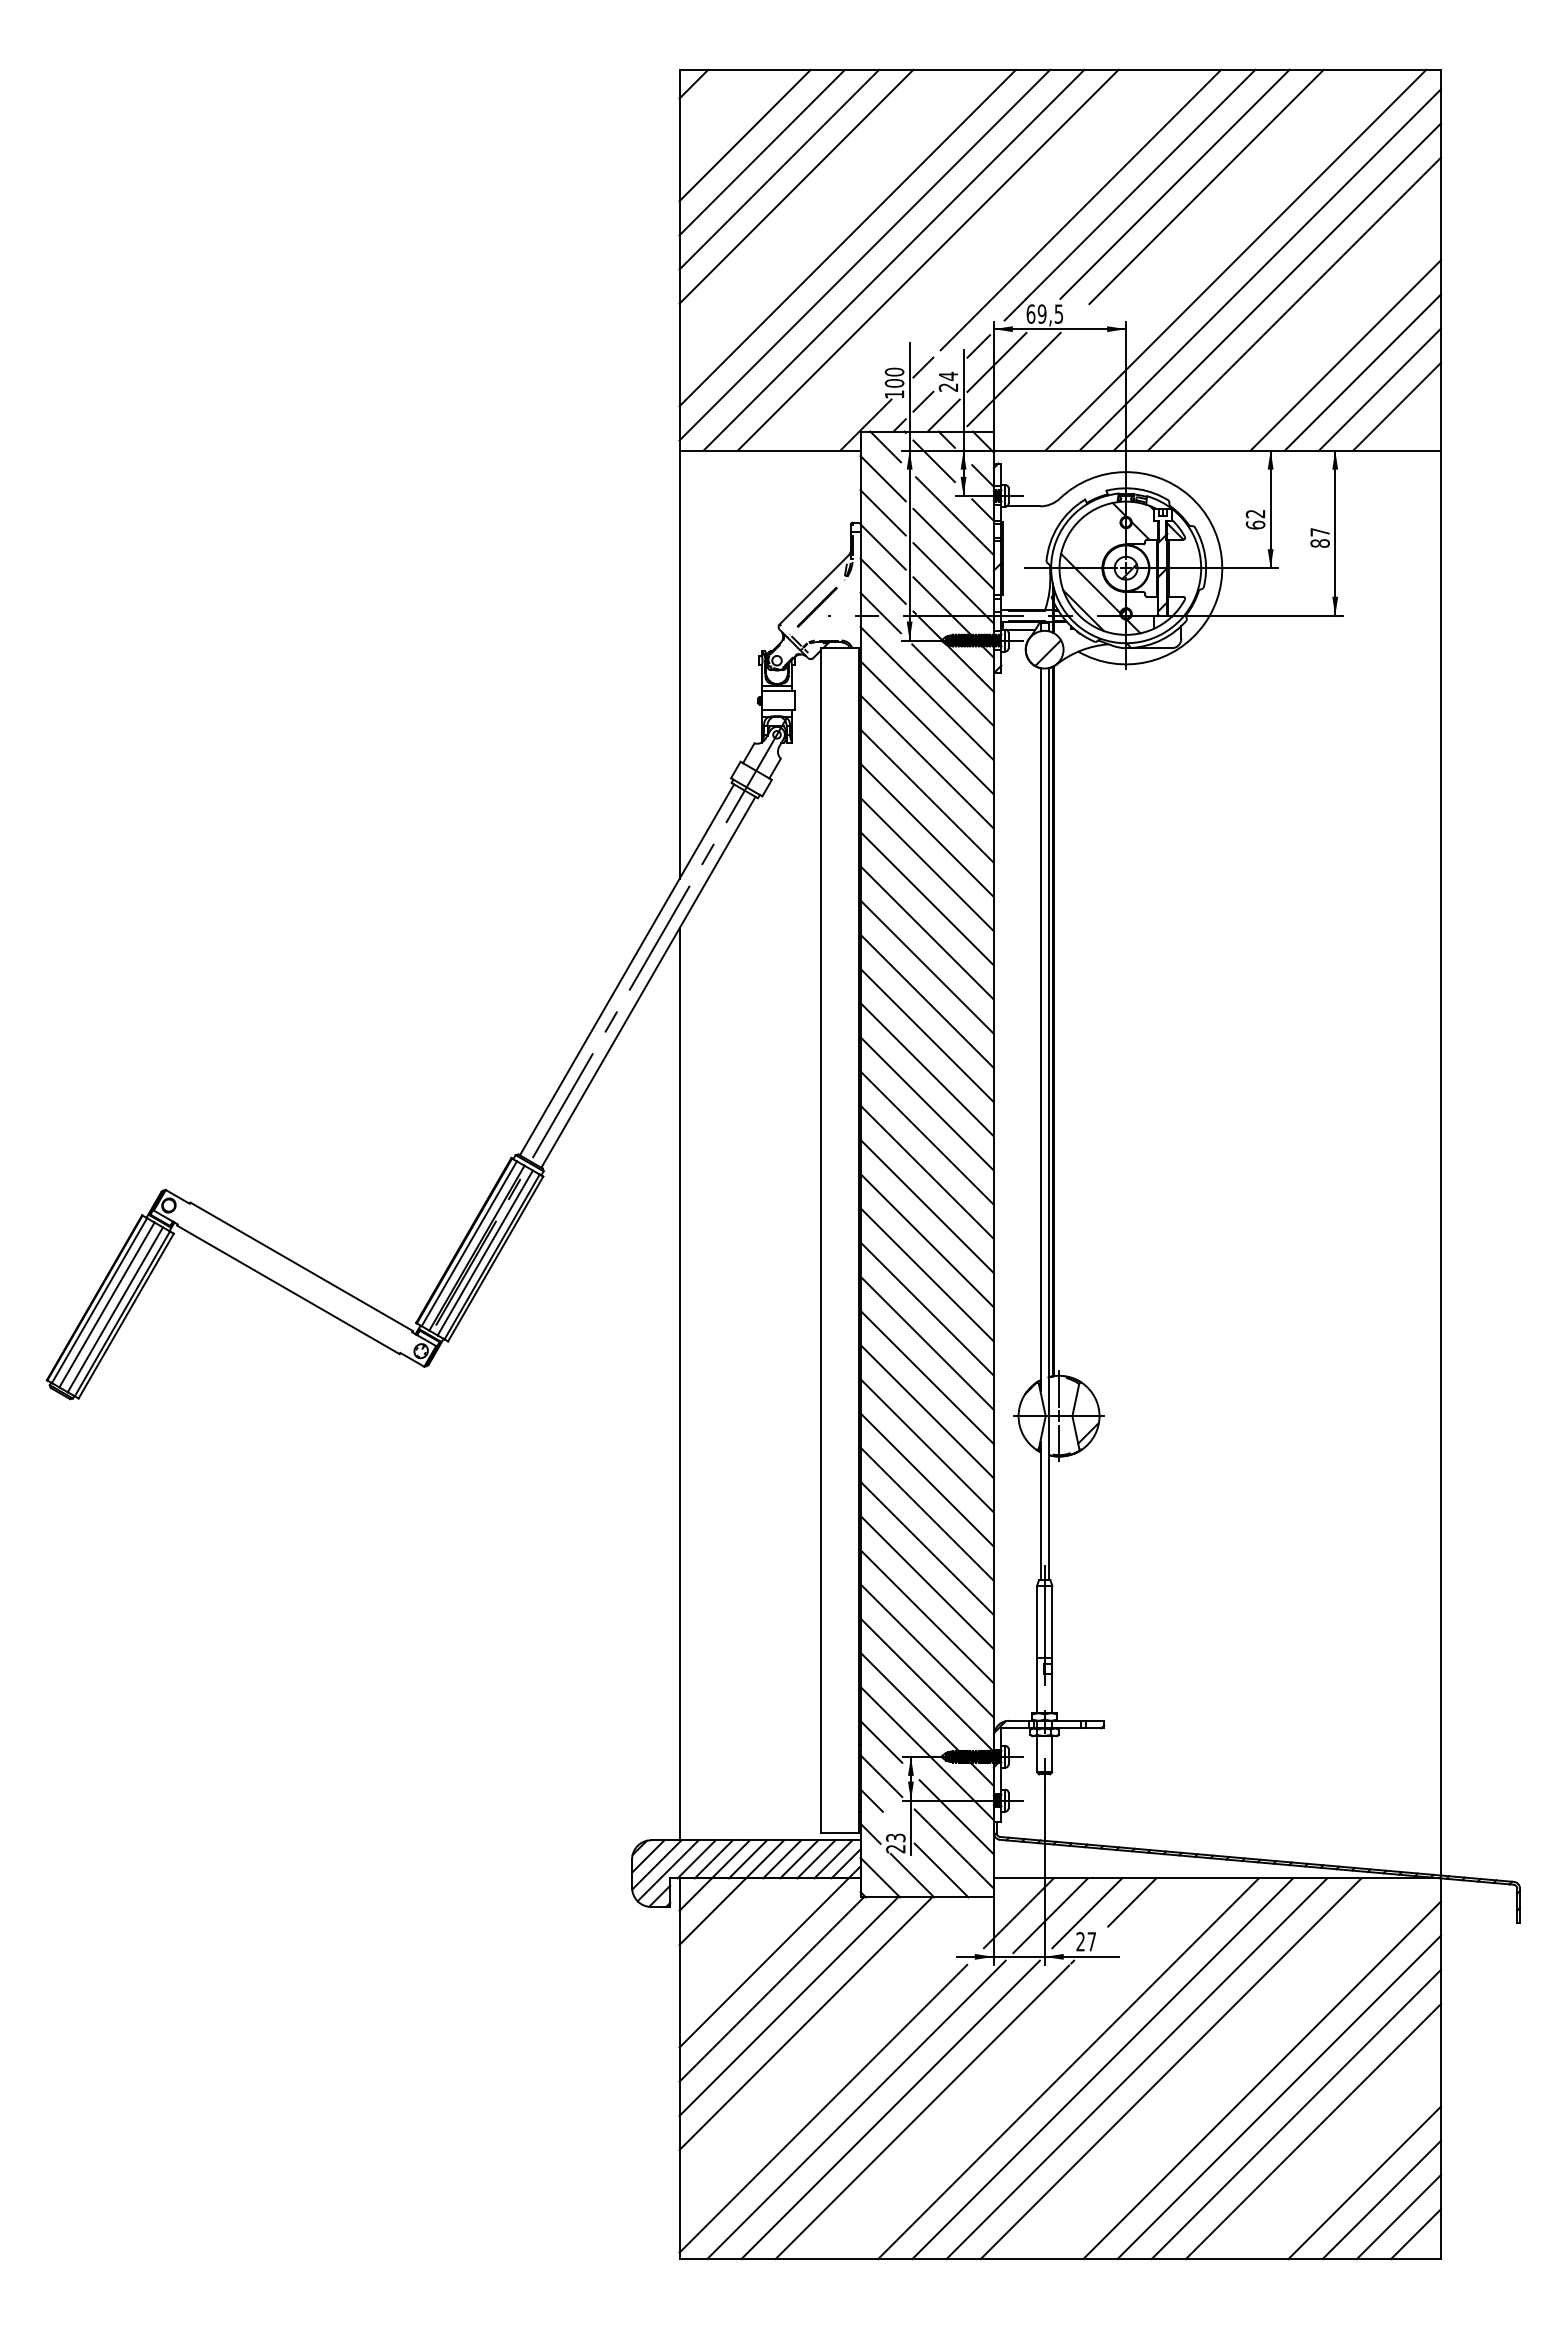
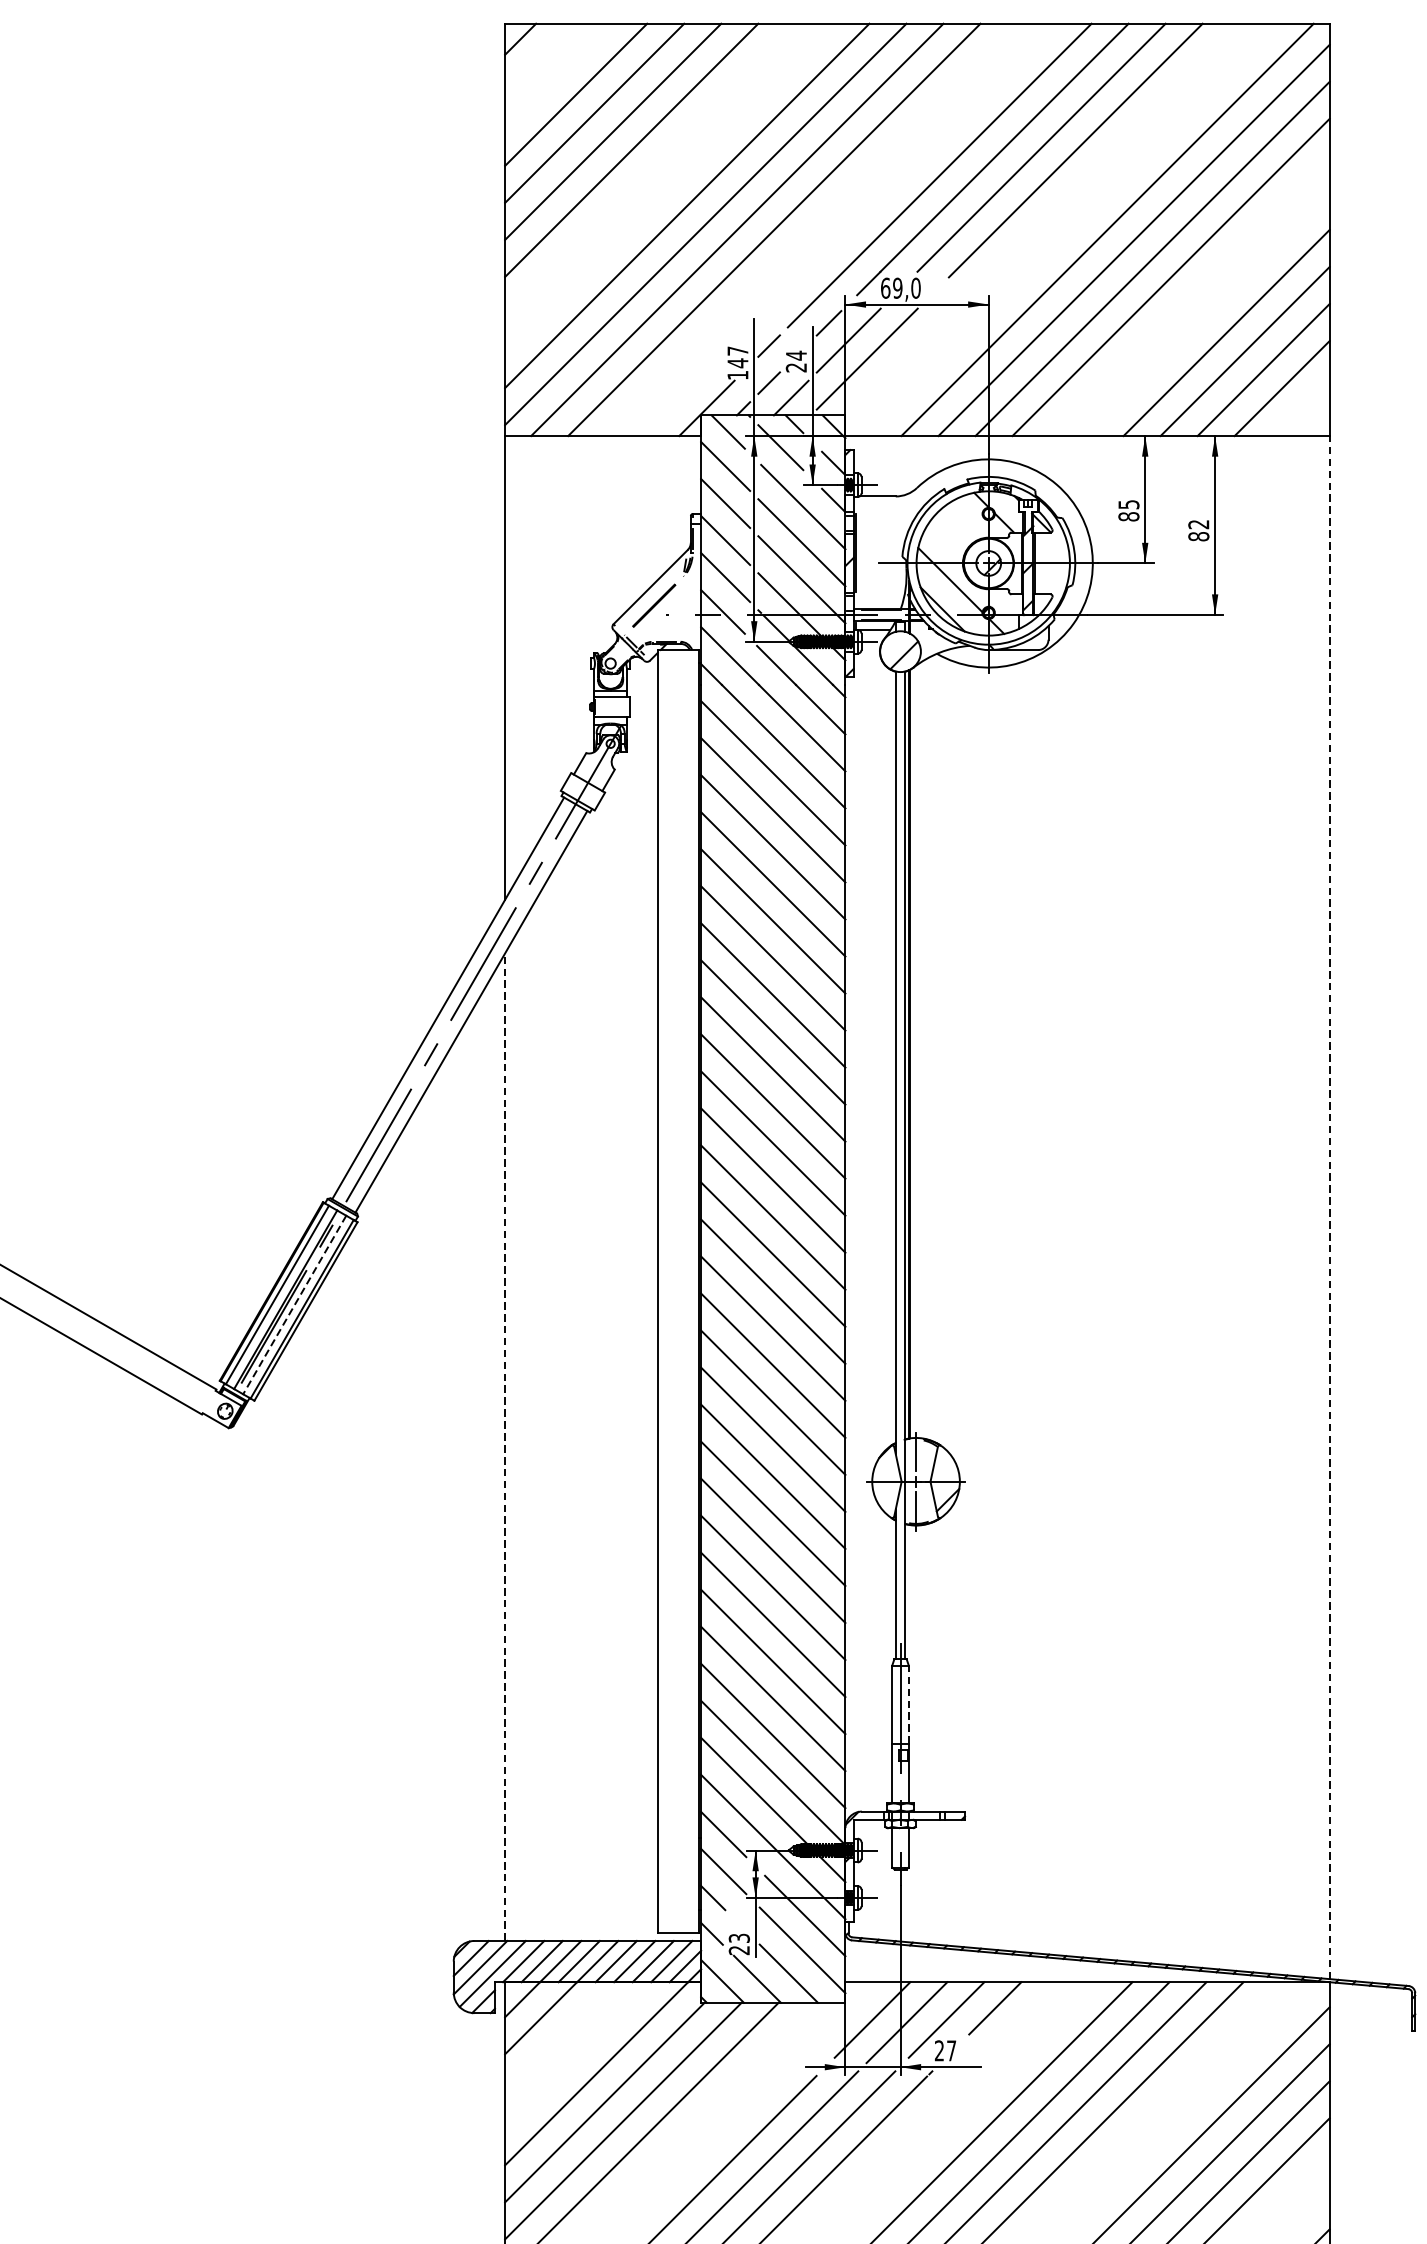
text: (1058, 313) -> (915, 287), 69,5 -> 69,0
text: (894, 377) -> (737, 356), 100 -> 147
text: (1255, 519) -> (1128, 510), 62 -> 85
text: (1319, 532) -> (1198, 524), 87 -> 82
line: (1441, 1162) -> (1330, 1206), solid -> dashed
line: (485, 1253) -> (294, 1305), solid -> dashed
line: (679, 1384) -> (505, 1447), solid -> dashed
line: (1052, 1621) -> (908, 1704), solid -> dashed

